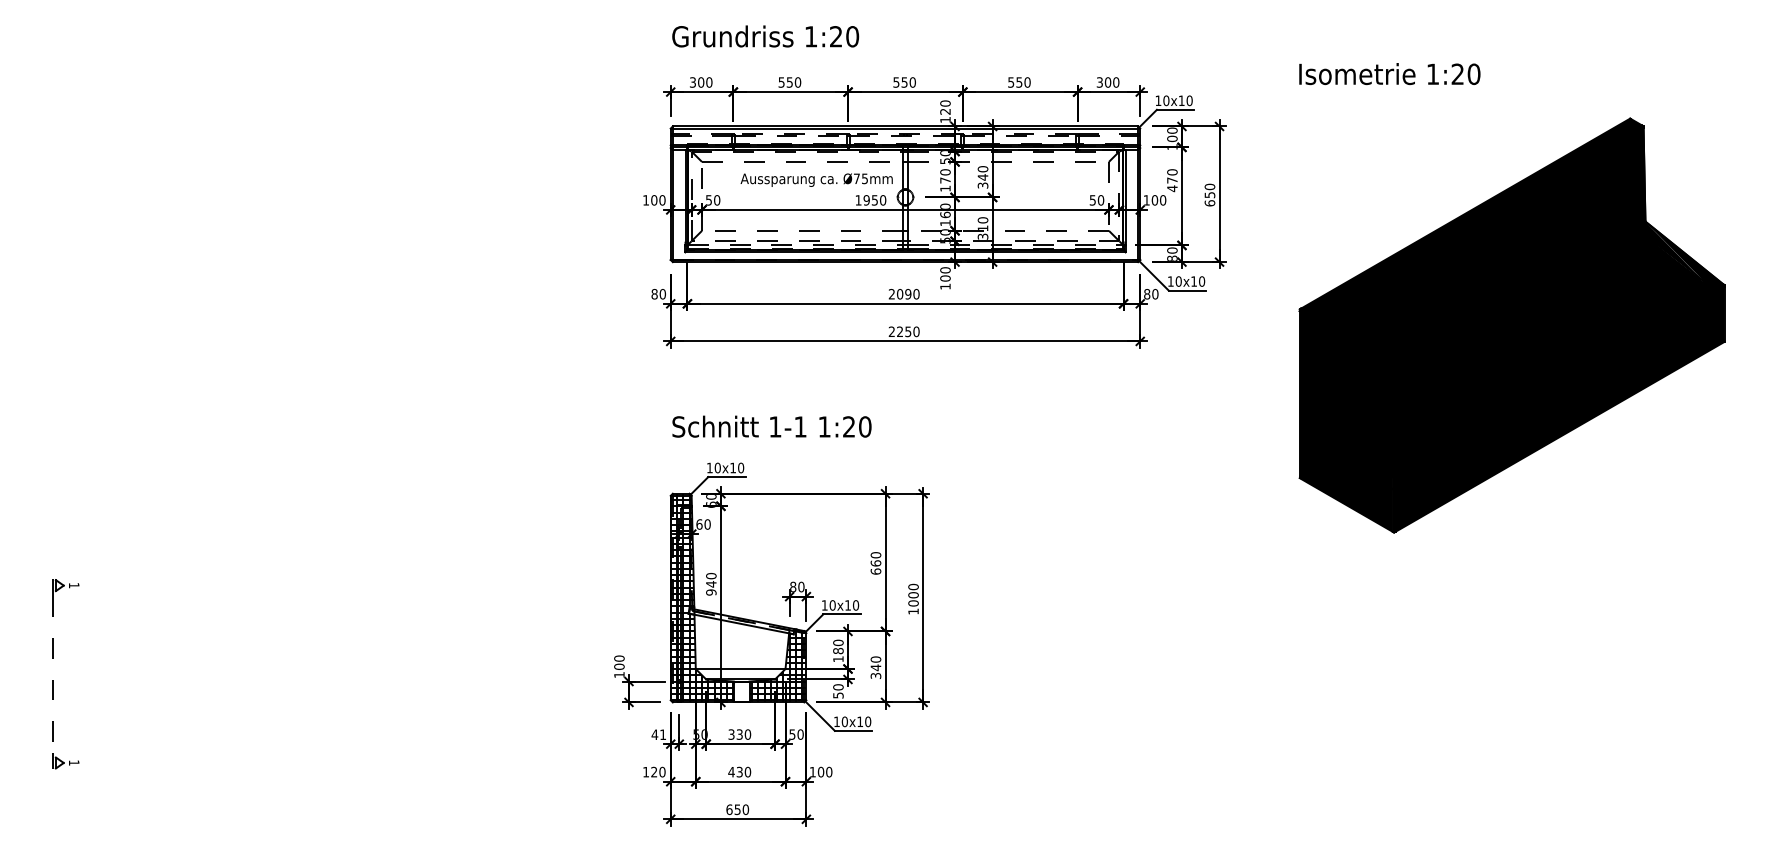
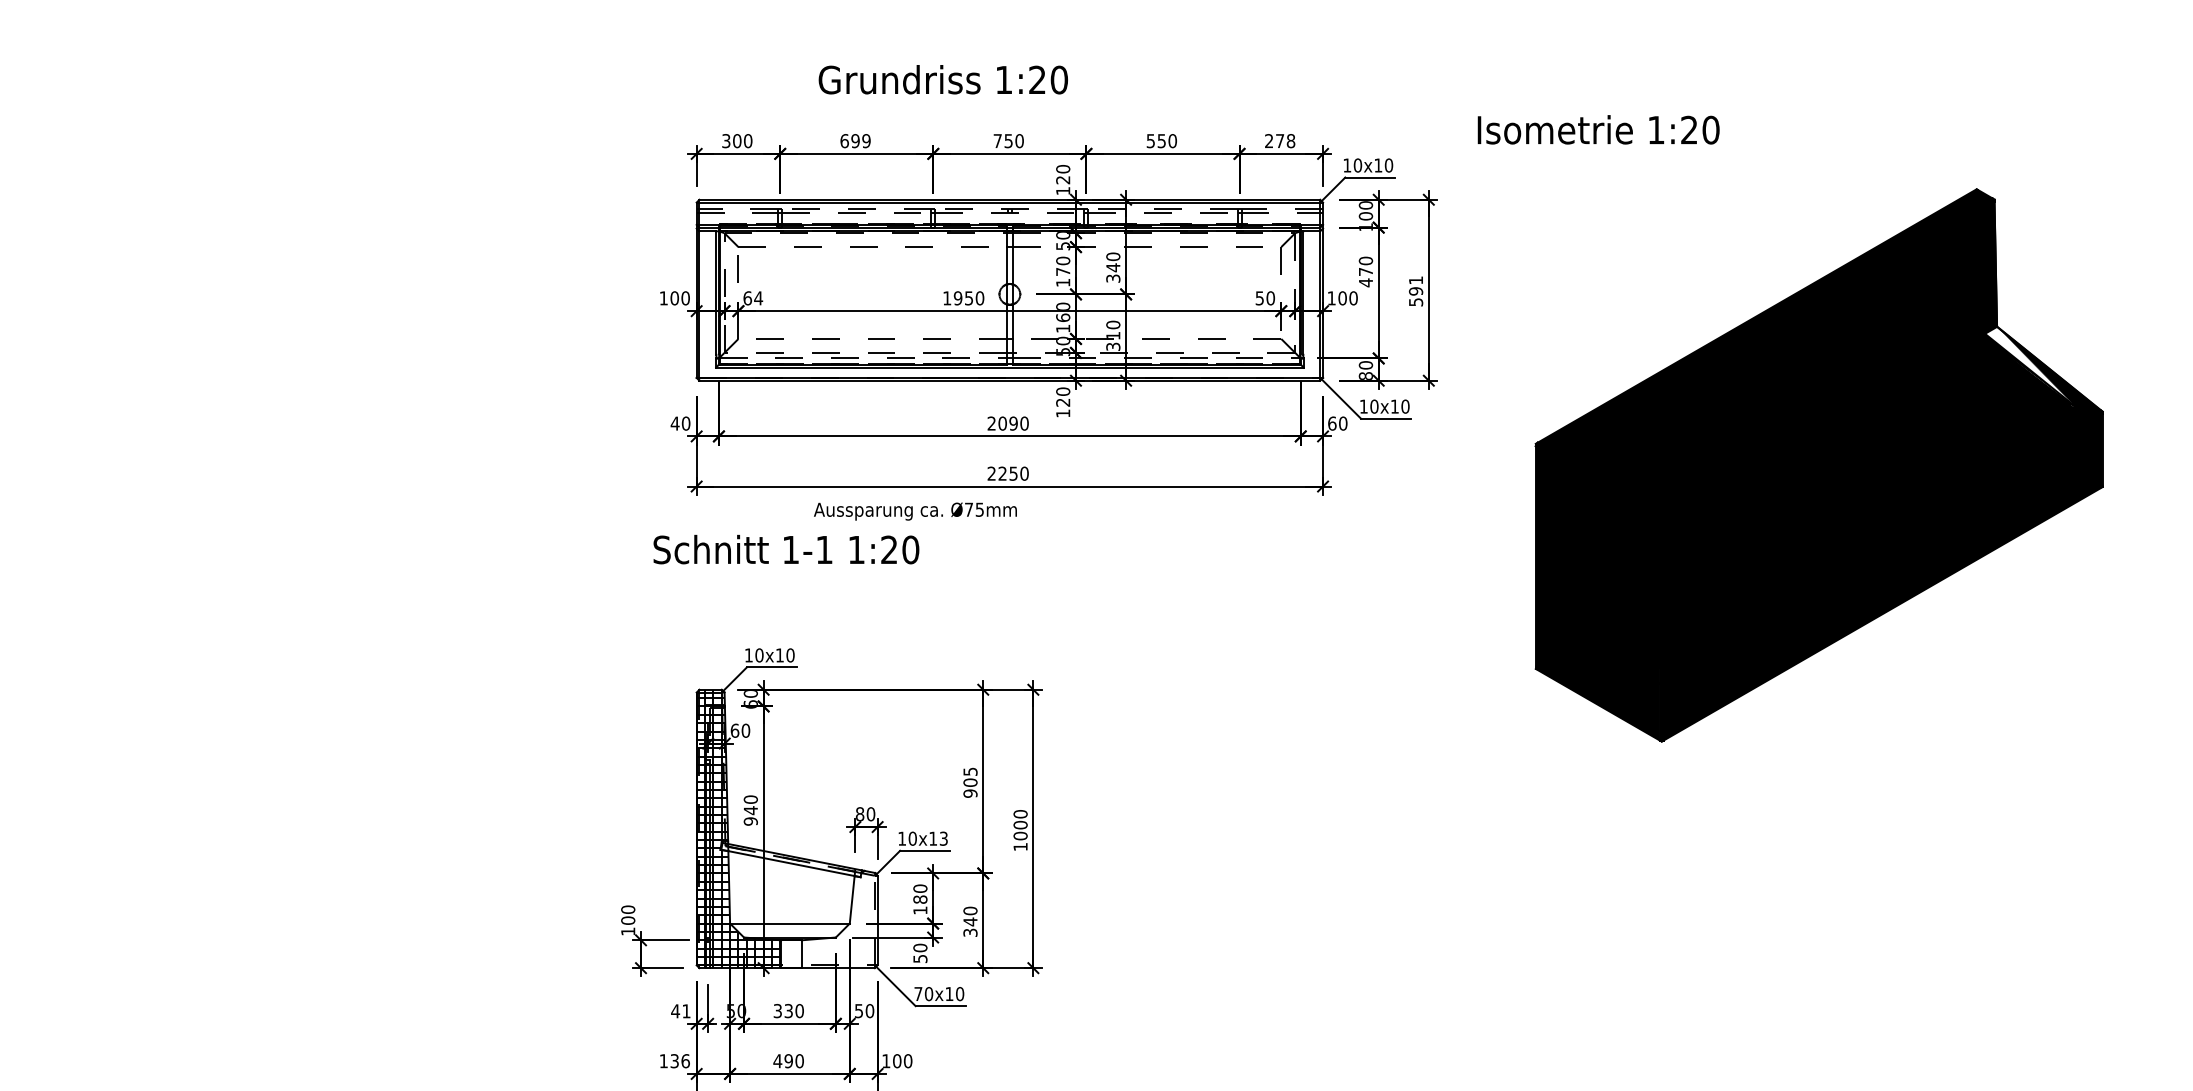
text: (765, 36) -> (943, 79), moved
text: (1389, 74) -> (1598, 130), moved
text: (789, 82) -> (855, 141), 550 -> 699
text: (896, 82) -> (997, 141), 550 -> 750
text: (1107, 82) -> (1279, 141), 300 -> 278
text: (816, 179) -> (915, 510), moved
text: (1209, 194) -> (1415, 290), 650 -> 591
text: (712, 200) -> (752, 298), 50 -> 64
fill: (1668, 250) -> (2027, 365), removed
text: (945, 278) -> (1063, 402), 100 -> 120
text: (654, 294) -> (675, 423), 80 -> 40
text: (1147, 294) -> (1332, 423), 80 -> 60
text: (771, 426) -> (785, 549), moved
text: (875, 563) -> (969, 782), 660 -> 905
text: (856, 605) -> (944, 838), 10x10 -> 10x13
hatch: (777, 666) -> (839, 920), removed
text: (836, 721) -> (917, 993), 10x10 -> 70x10
text: (658, 771) -> (680, 1060), 120 -> 136
text: (739, 771) -> (788, 1060), 430 -> 490

